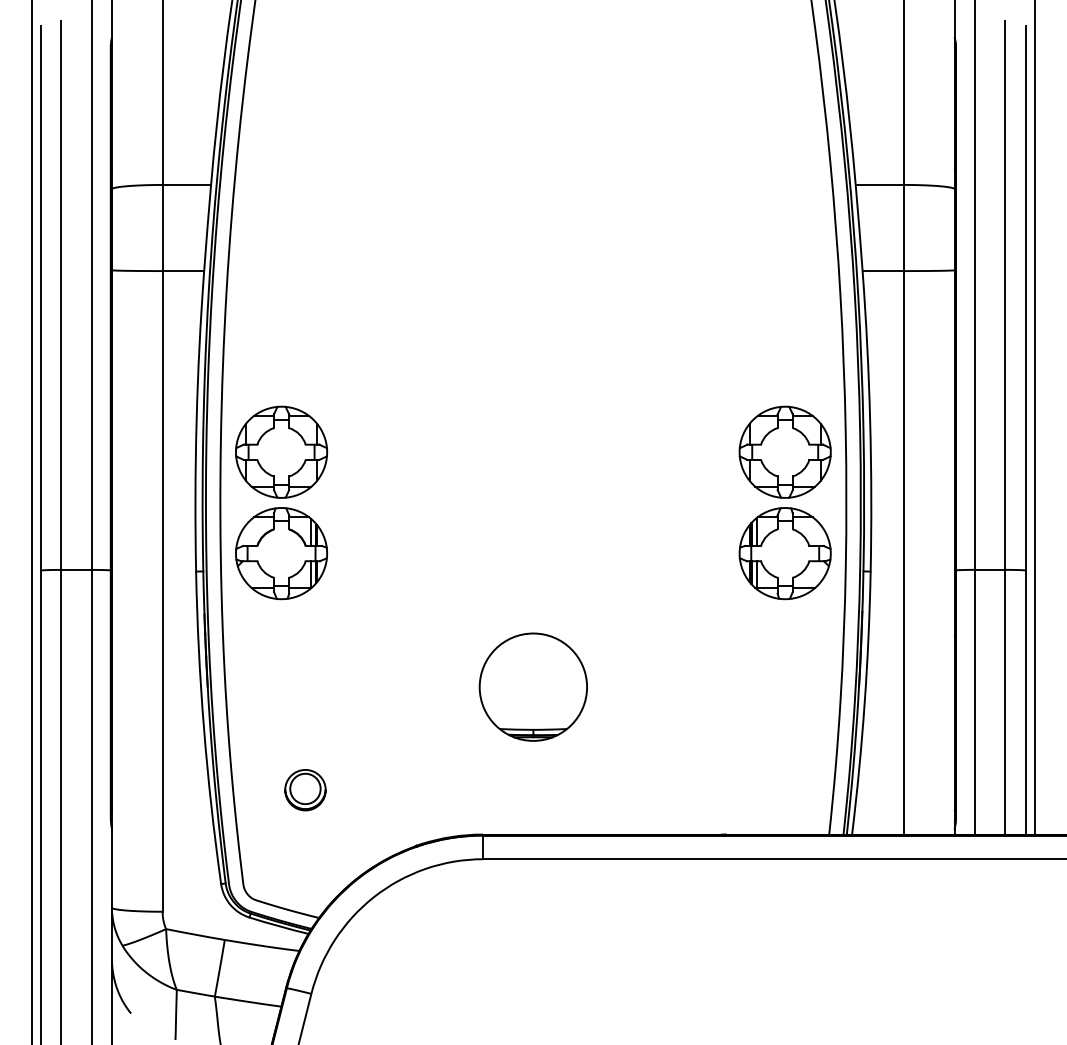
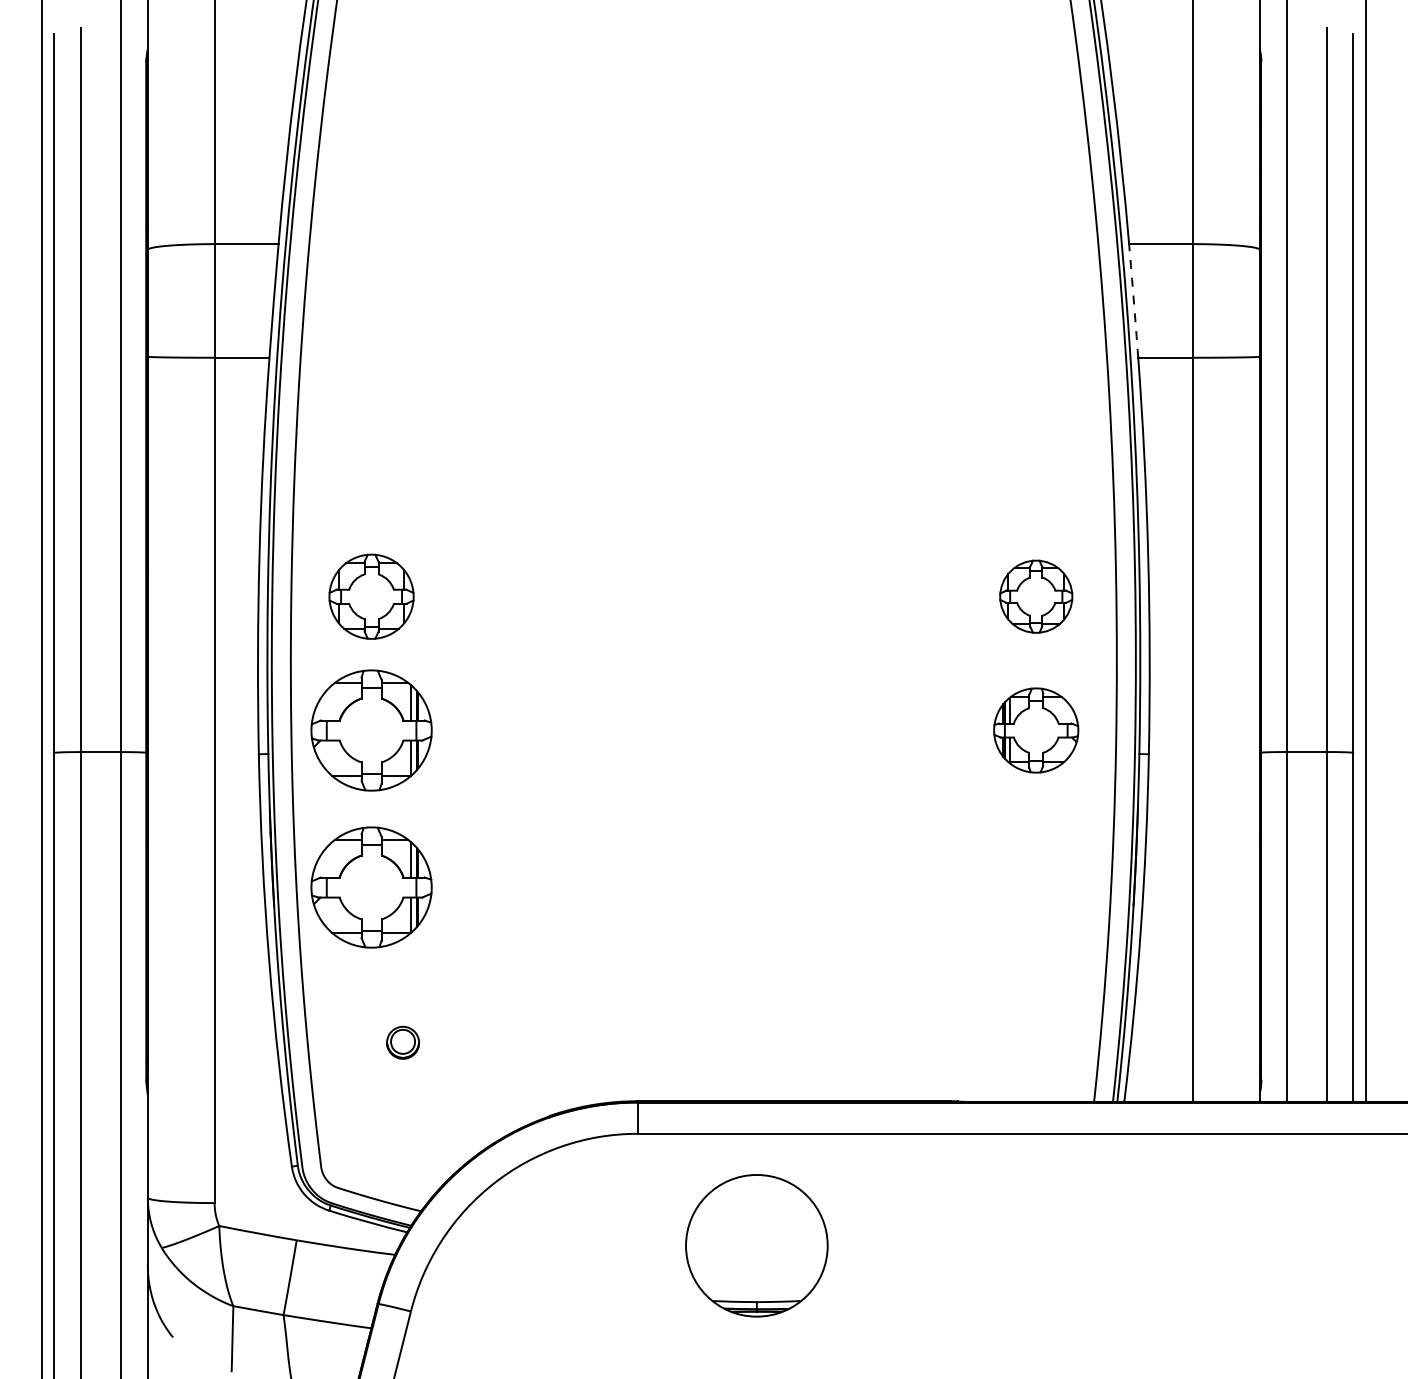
arc: (859, 227) -> (1133, 300), solid -> dashed
part: (281, 452) -> (371, 596), size x0.7
part: (785, 452) -> (1036, 596), size x0.6
part: (785, 553) -> (1036, 730), size x0.7
part: (281, 672) -> (371, 887), added
part: (533, 686) -> (756, 1245), moved
part: (304, 790) -> (402, 1042), size x0.6

